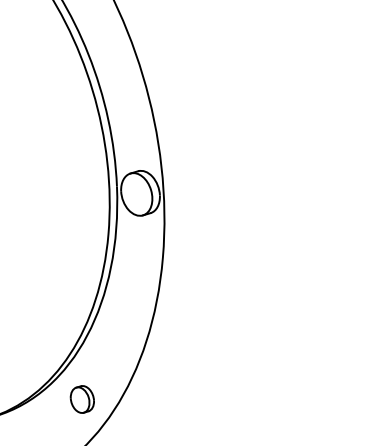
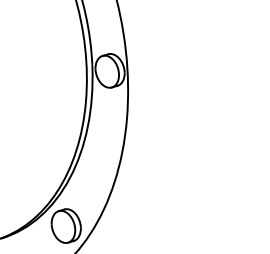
part: (82, 399) -> (66, 226), size x1.67

